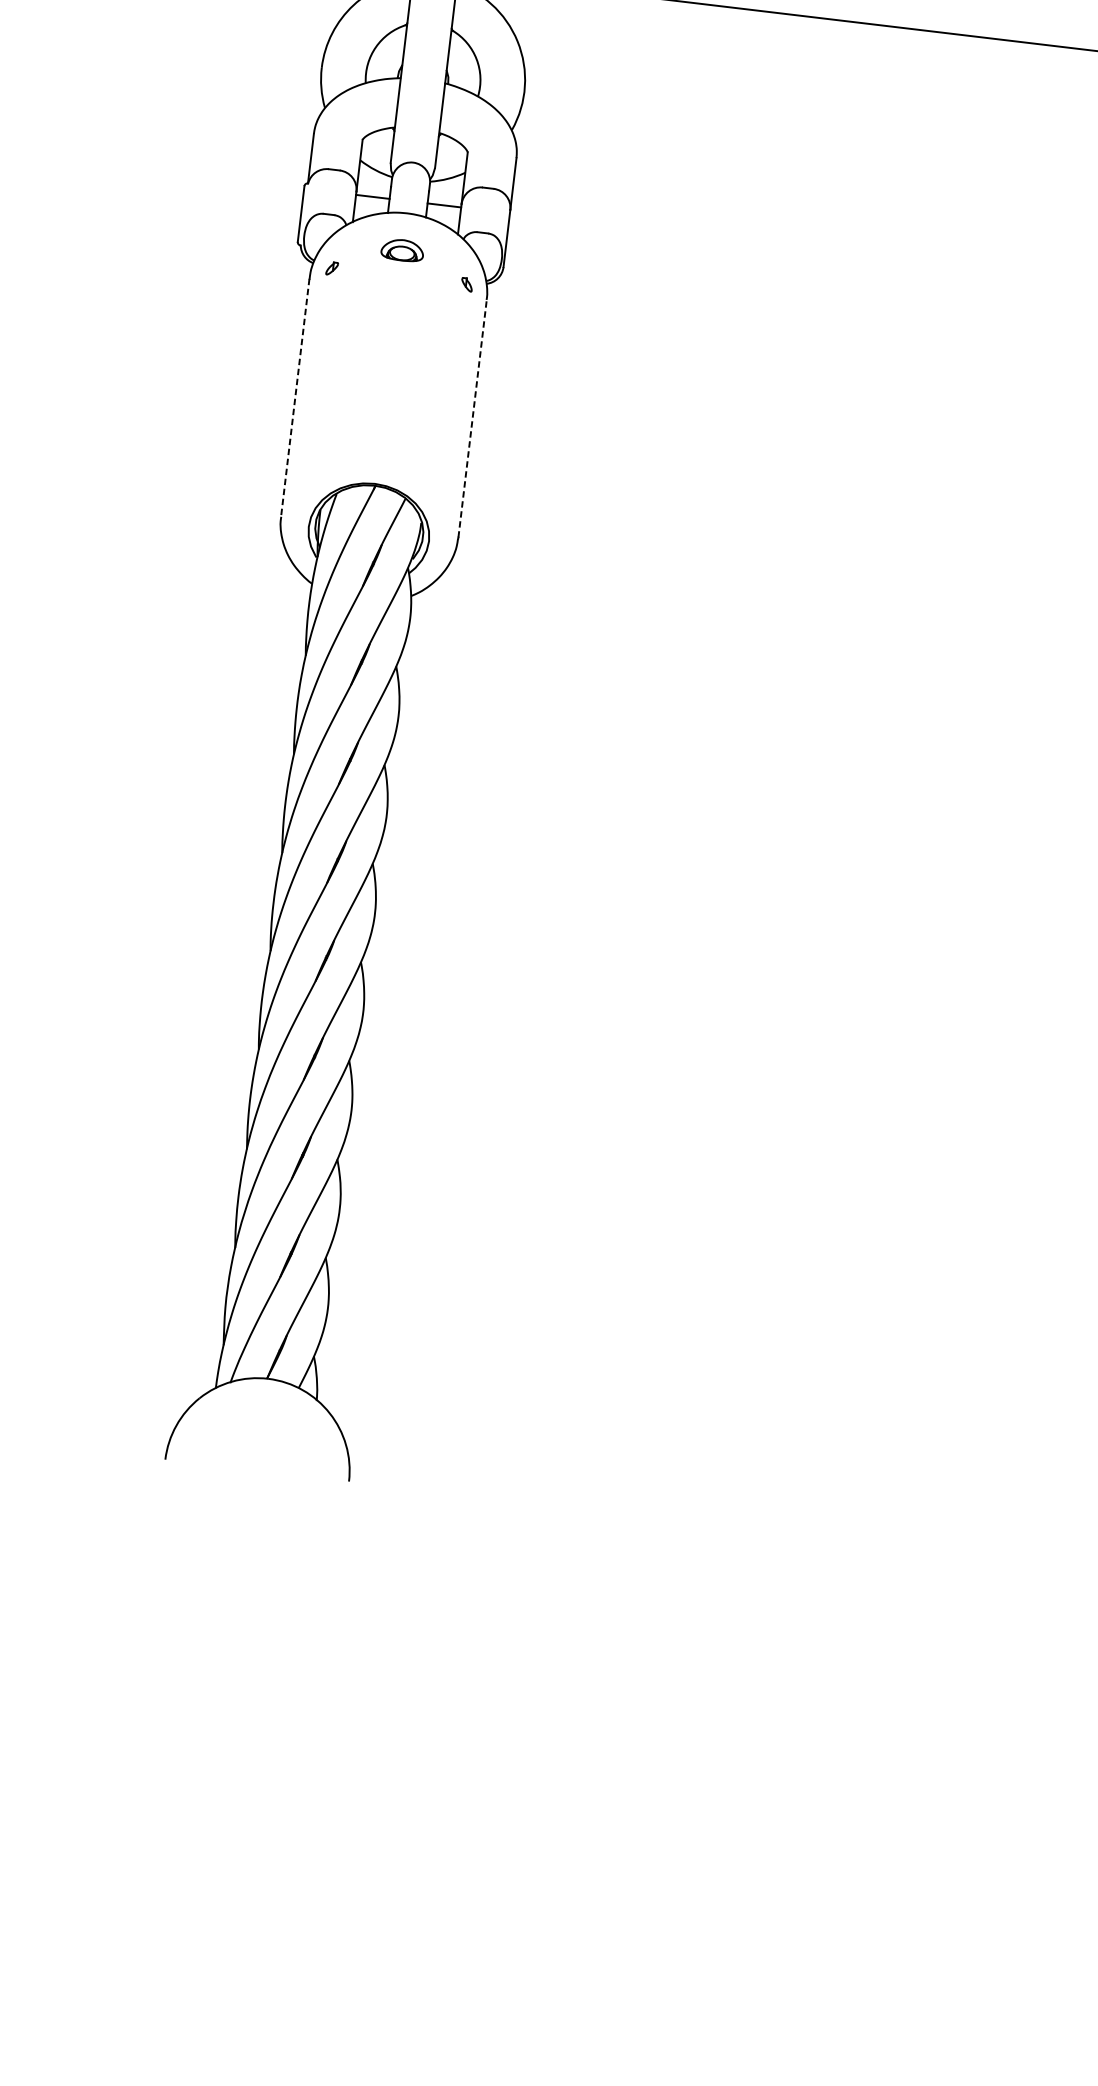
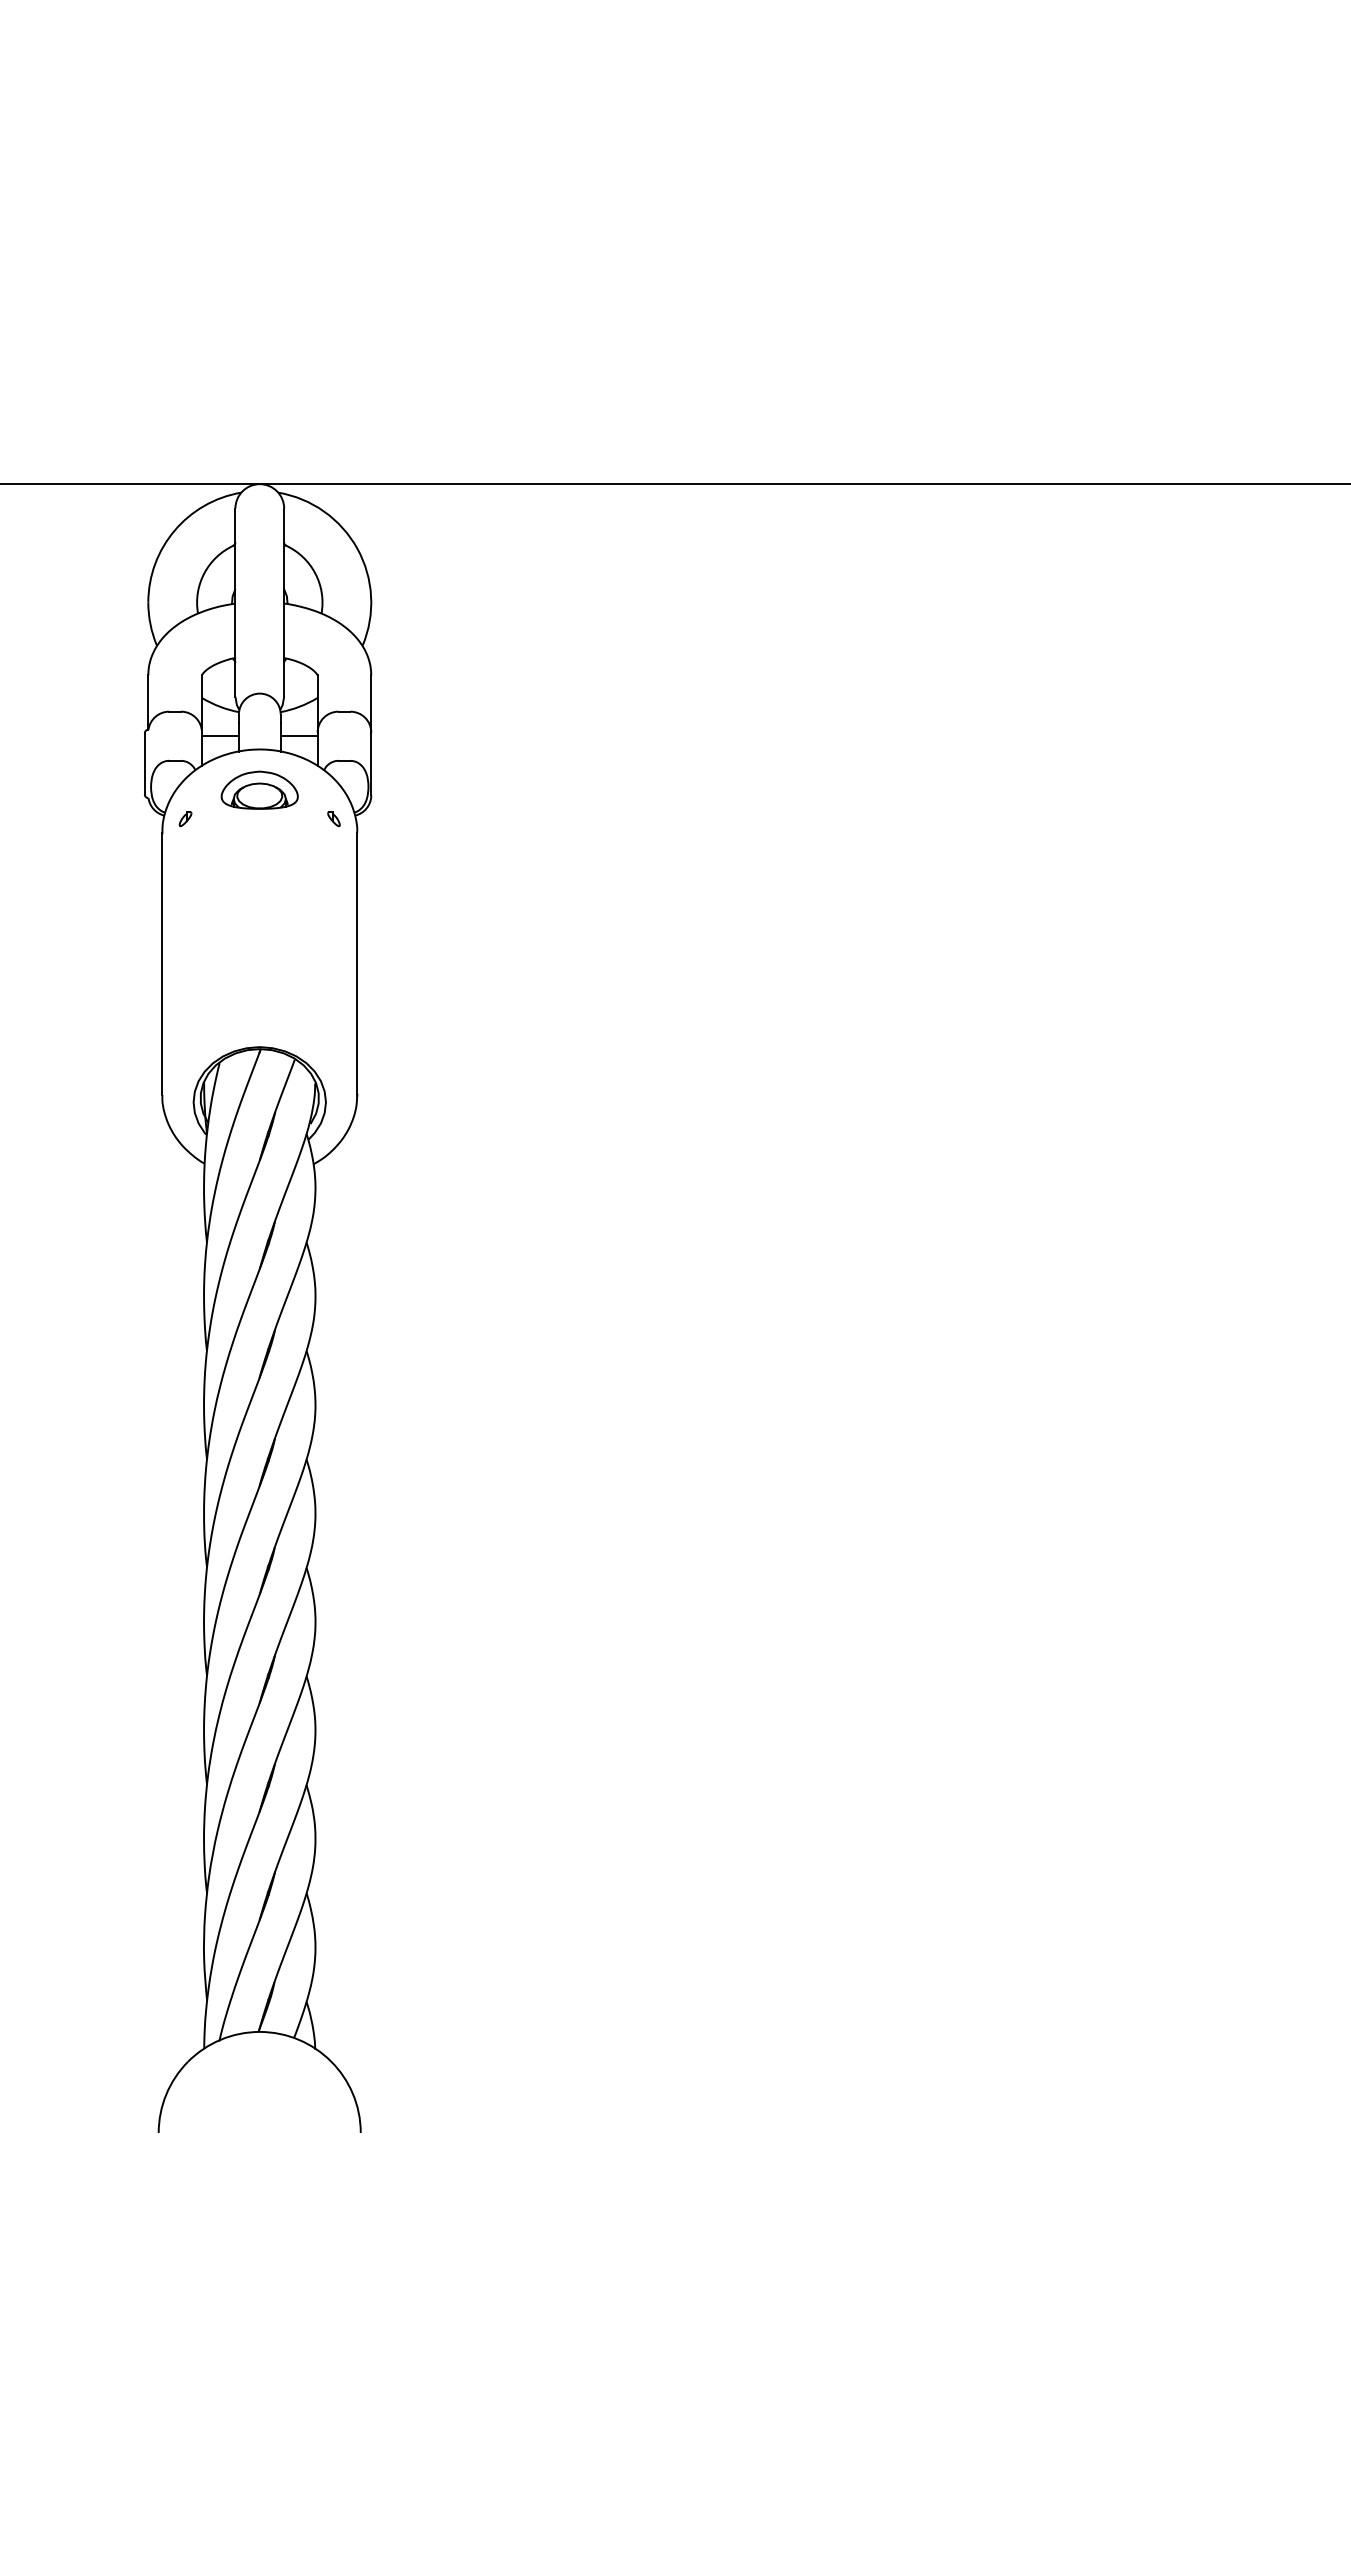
part: (402, 249) -> (259, 789), size x1.67
line: (295, 397) -> (162, 963), dashed -> solid
line: (472, 418) -> (357, 963), dashed -> solid

